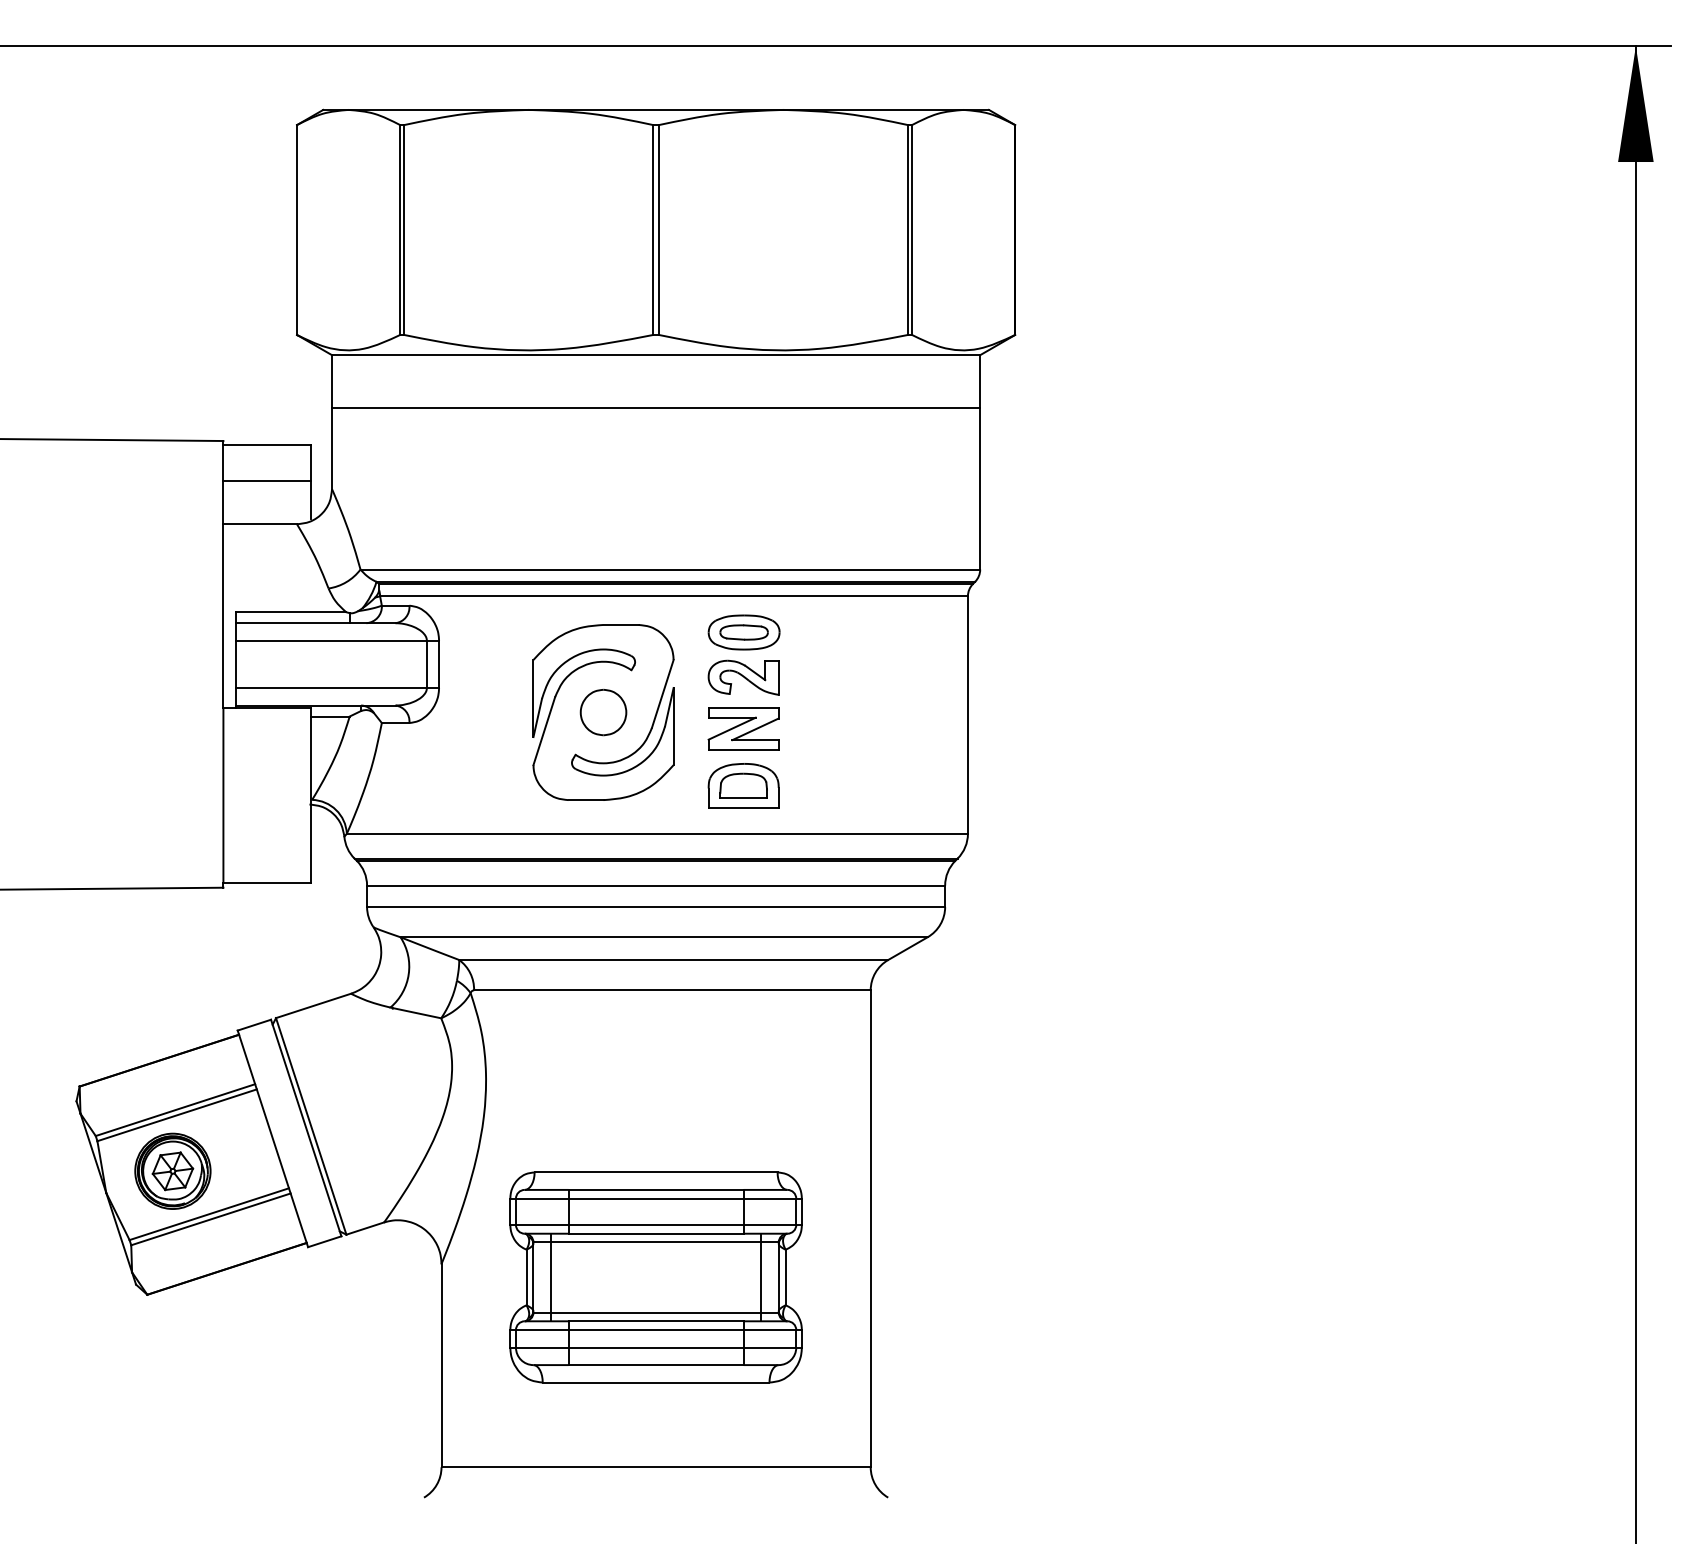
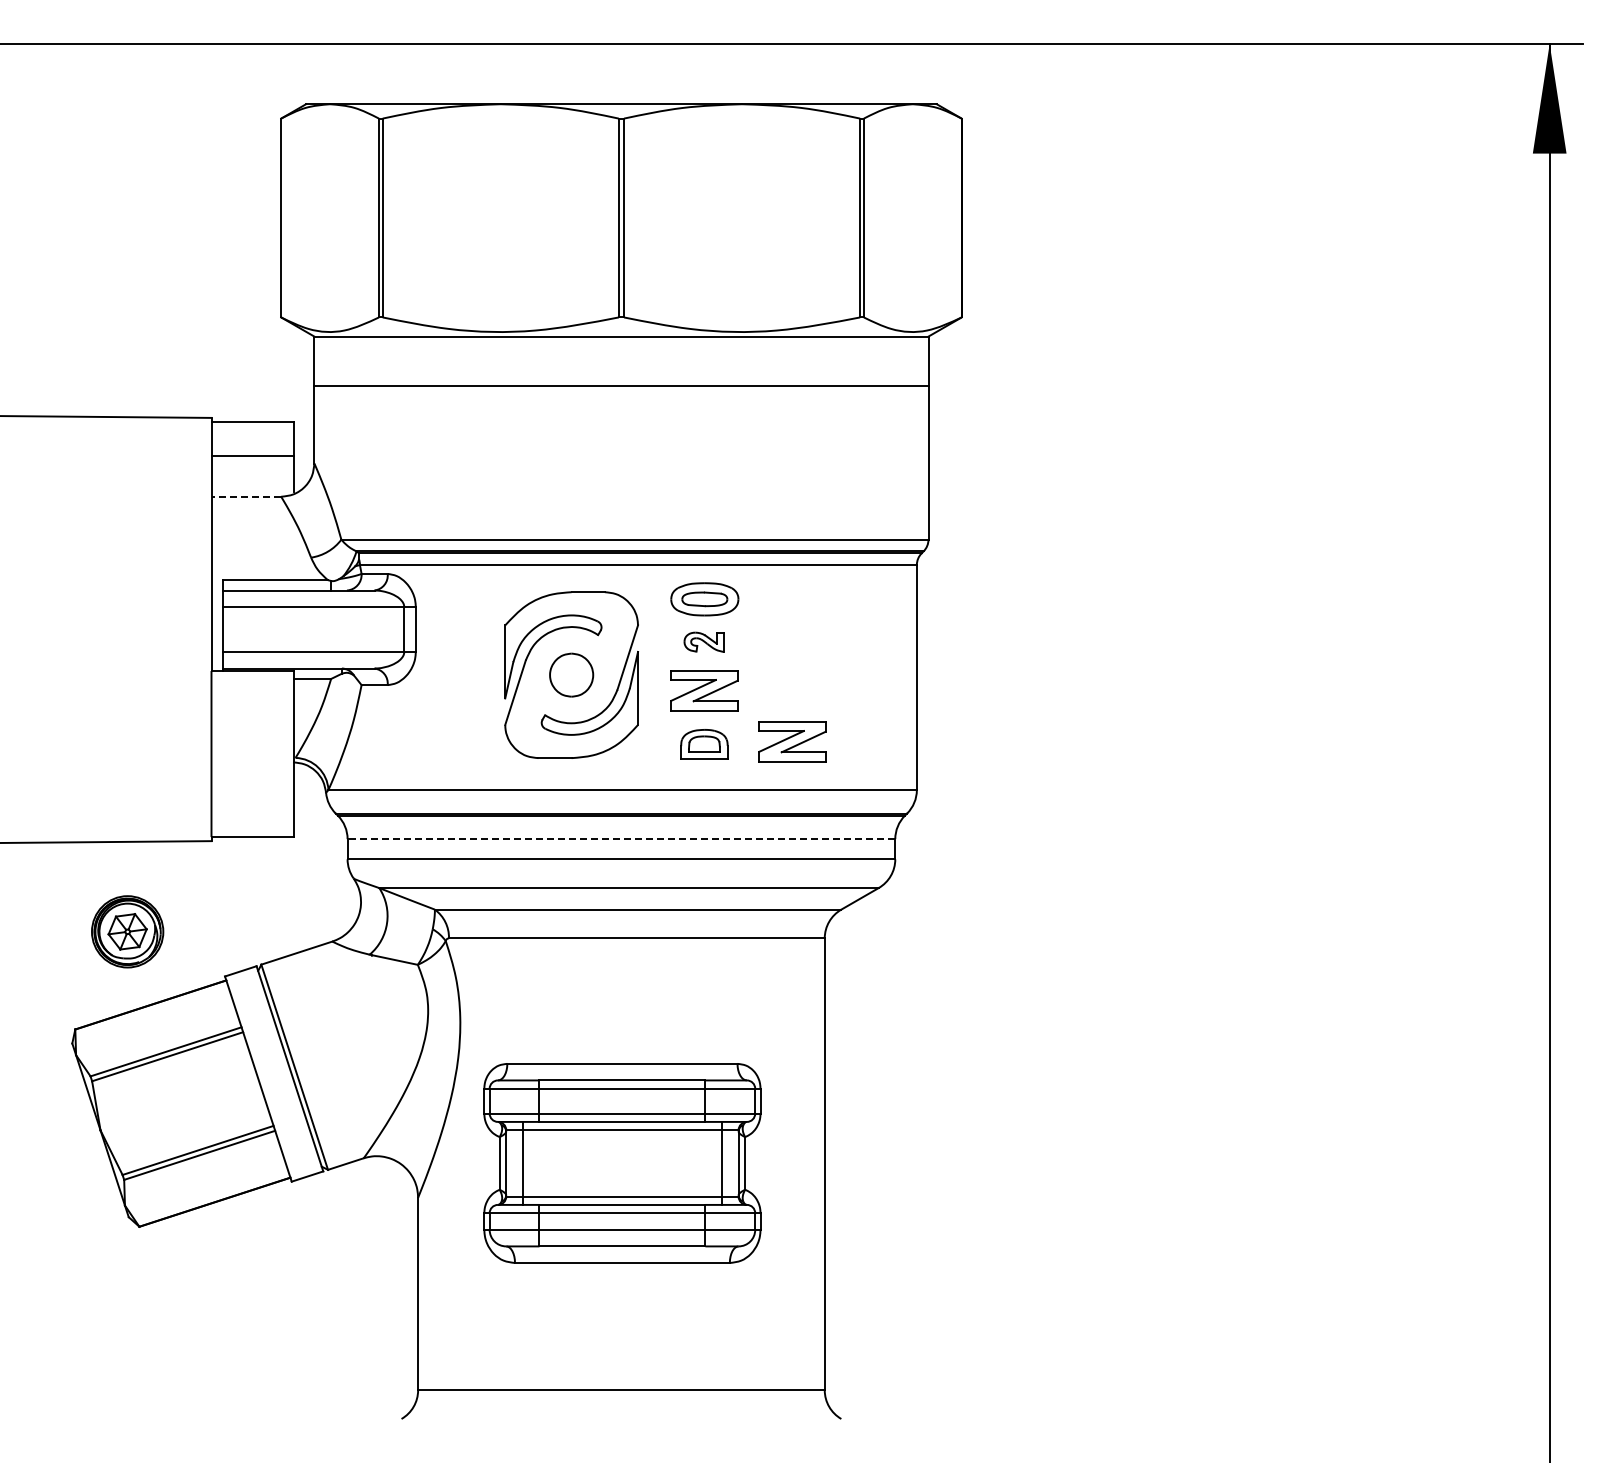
line: (260, 523) -> (246, 496), solid -> dashed
part: (743, 678) -> (704, 642), size x0.6
part: (836, 782) -> (792, 741), added
part: (743, 784) -> (704, 743), size x0.7
line: (656, 885) -> (621, 839), solid -> dashed
part: (172, 1170) -> (127, 931), moved
part: (656, 1277) -> (622, 1163), moved

